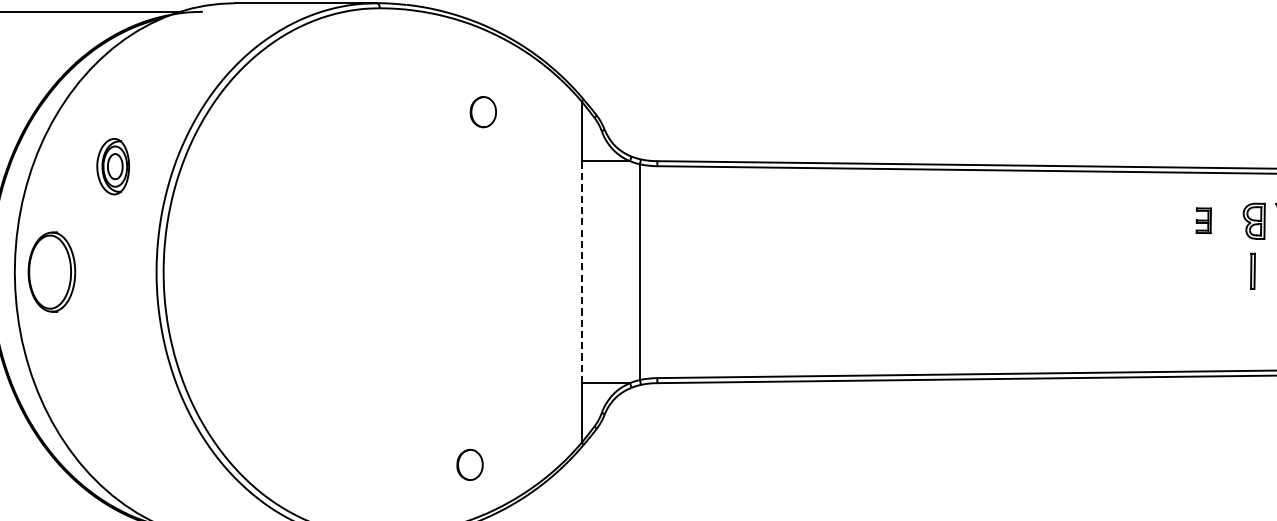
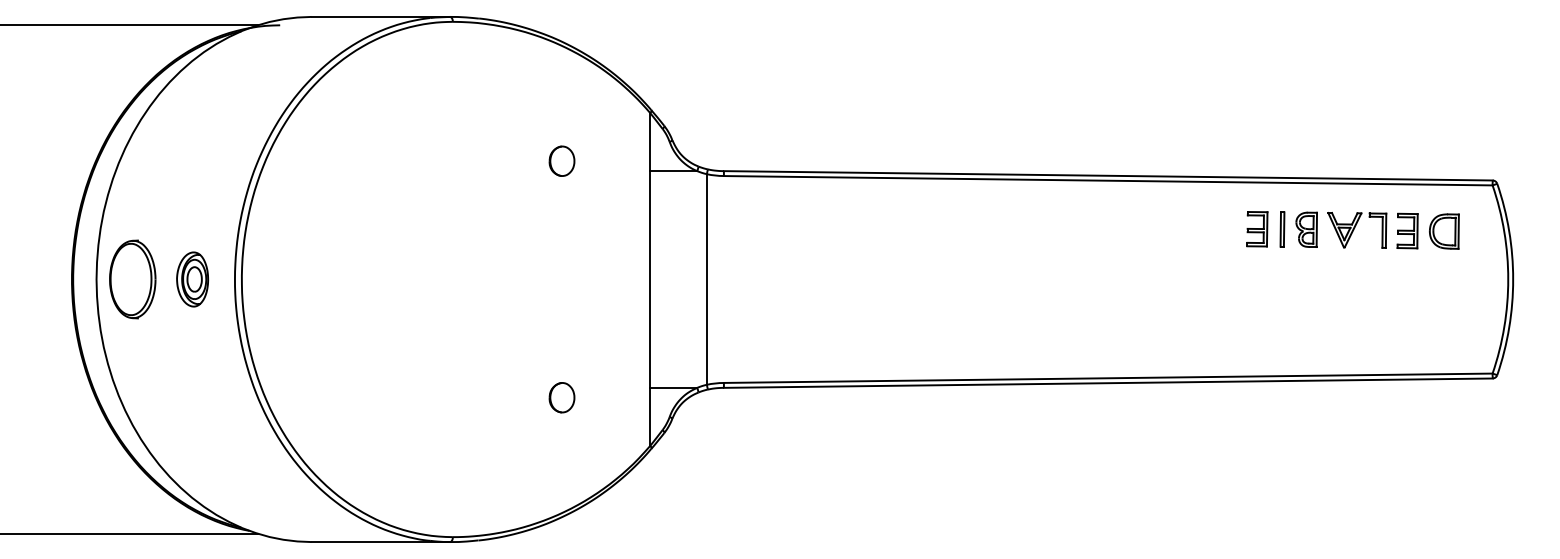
part: (482, 111) -> (561, 160), moved
part: (113, 166) -> (192, 279), moved
part: (1203, 220) -> (1257, 229), size x1.43
part: (1253, 271) -> (1282, 229), moved
line: (582, 272) -> (650, 279), dashed -> solid
part: (469, 464) -> (561, 397), moved

